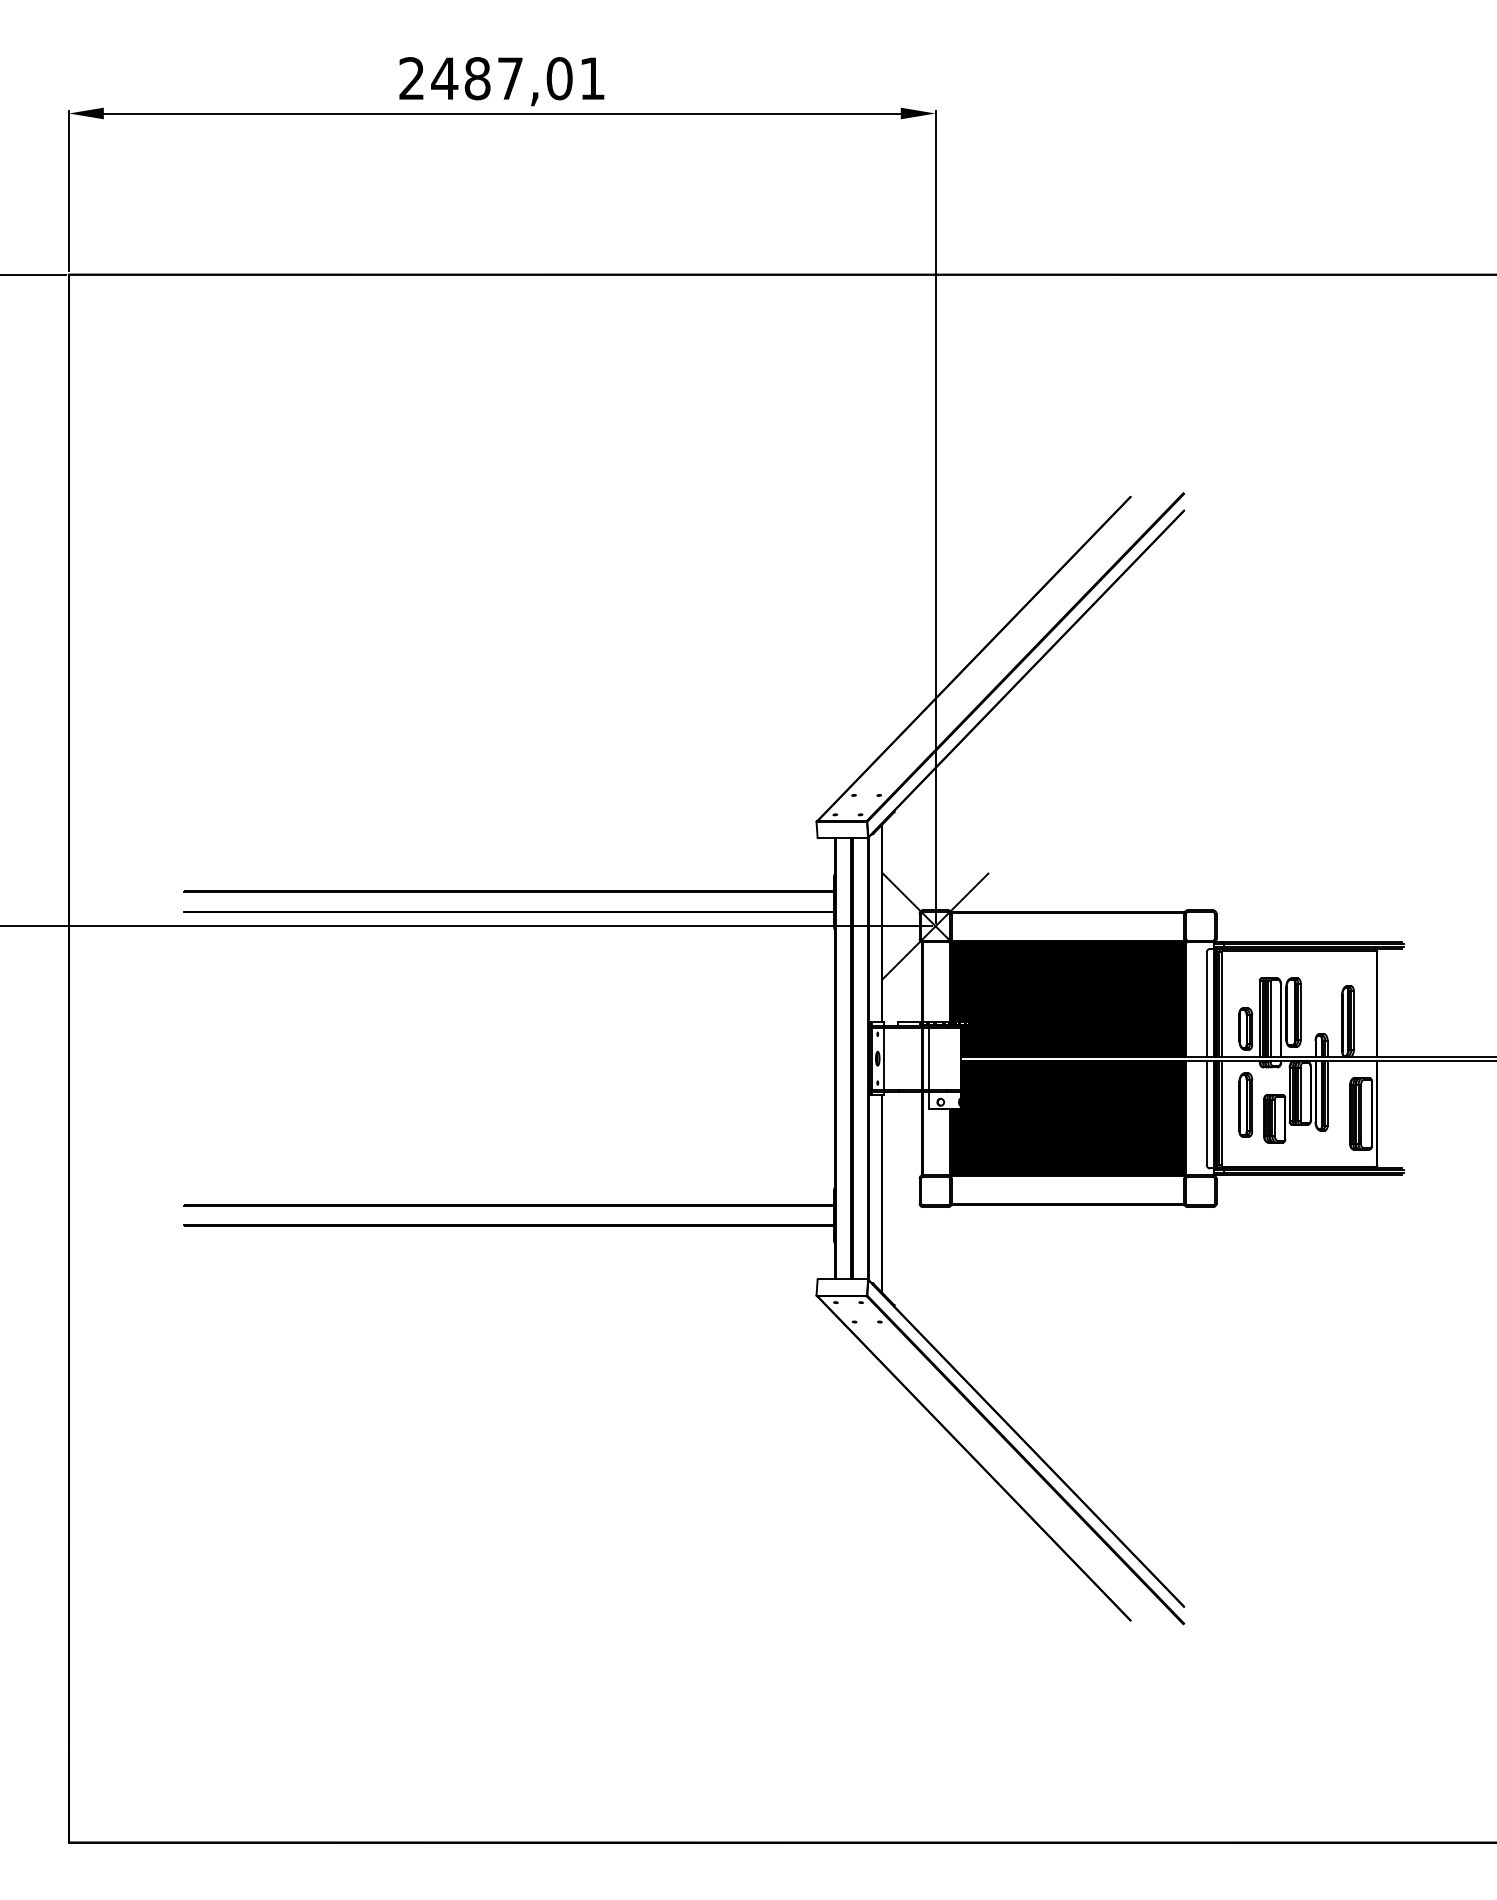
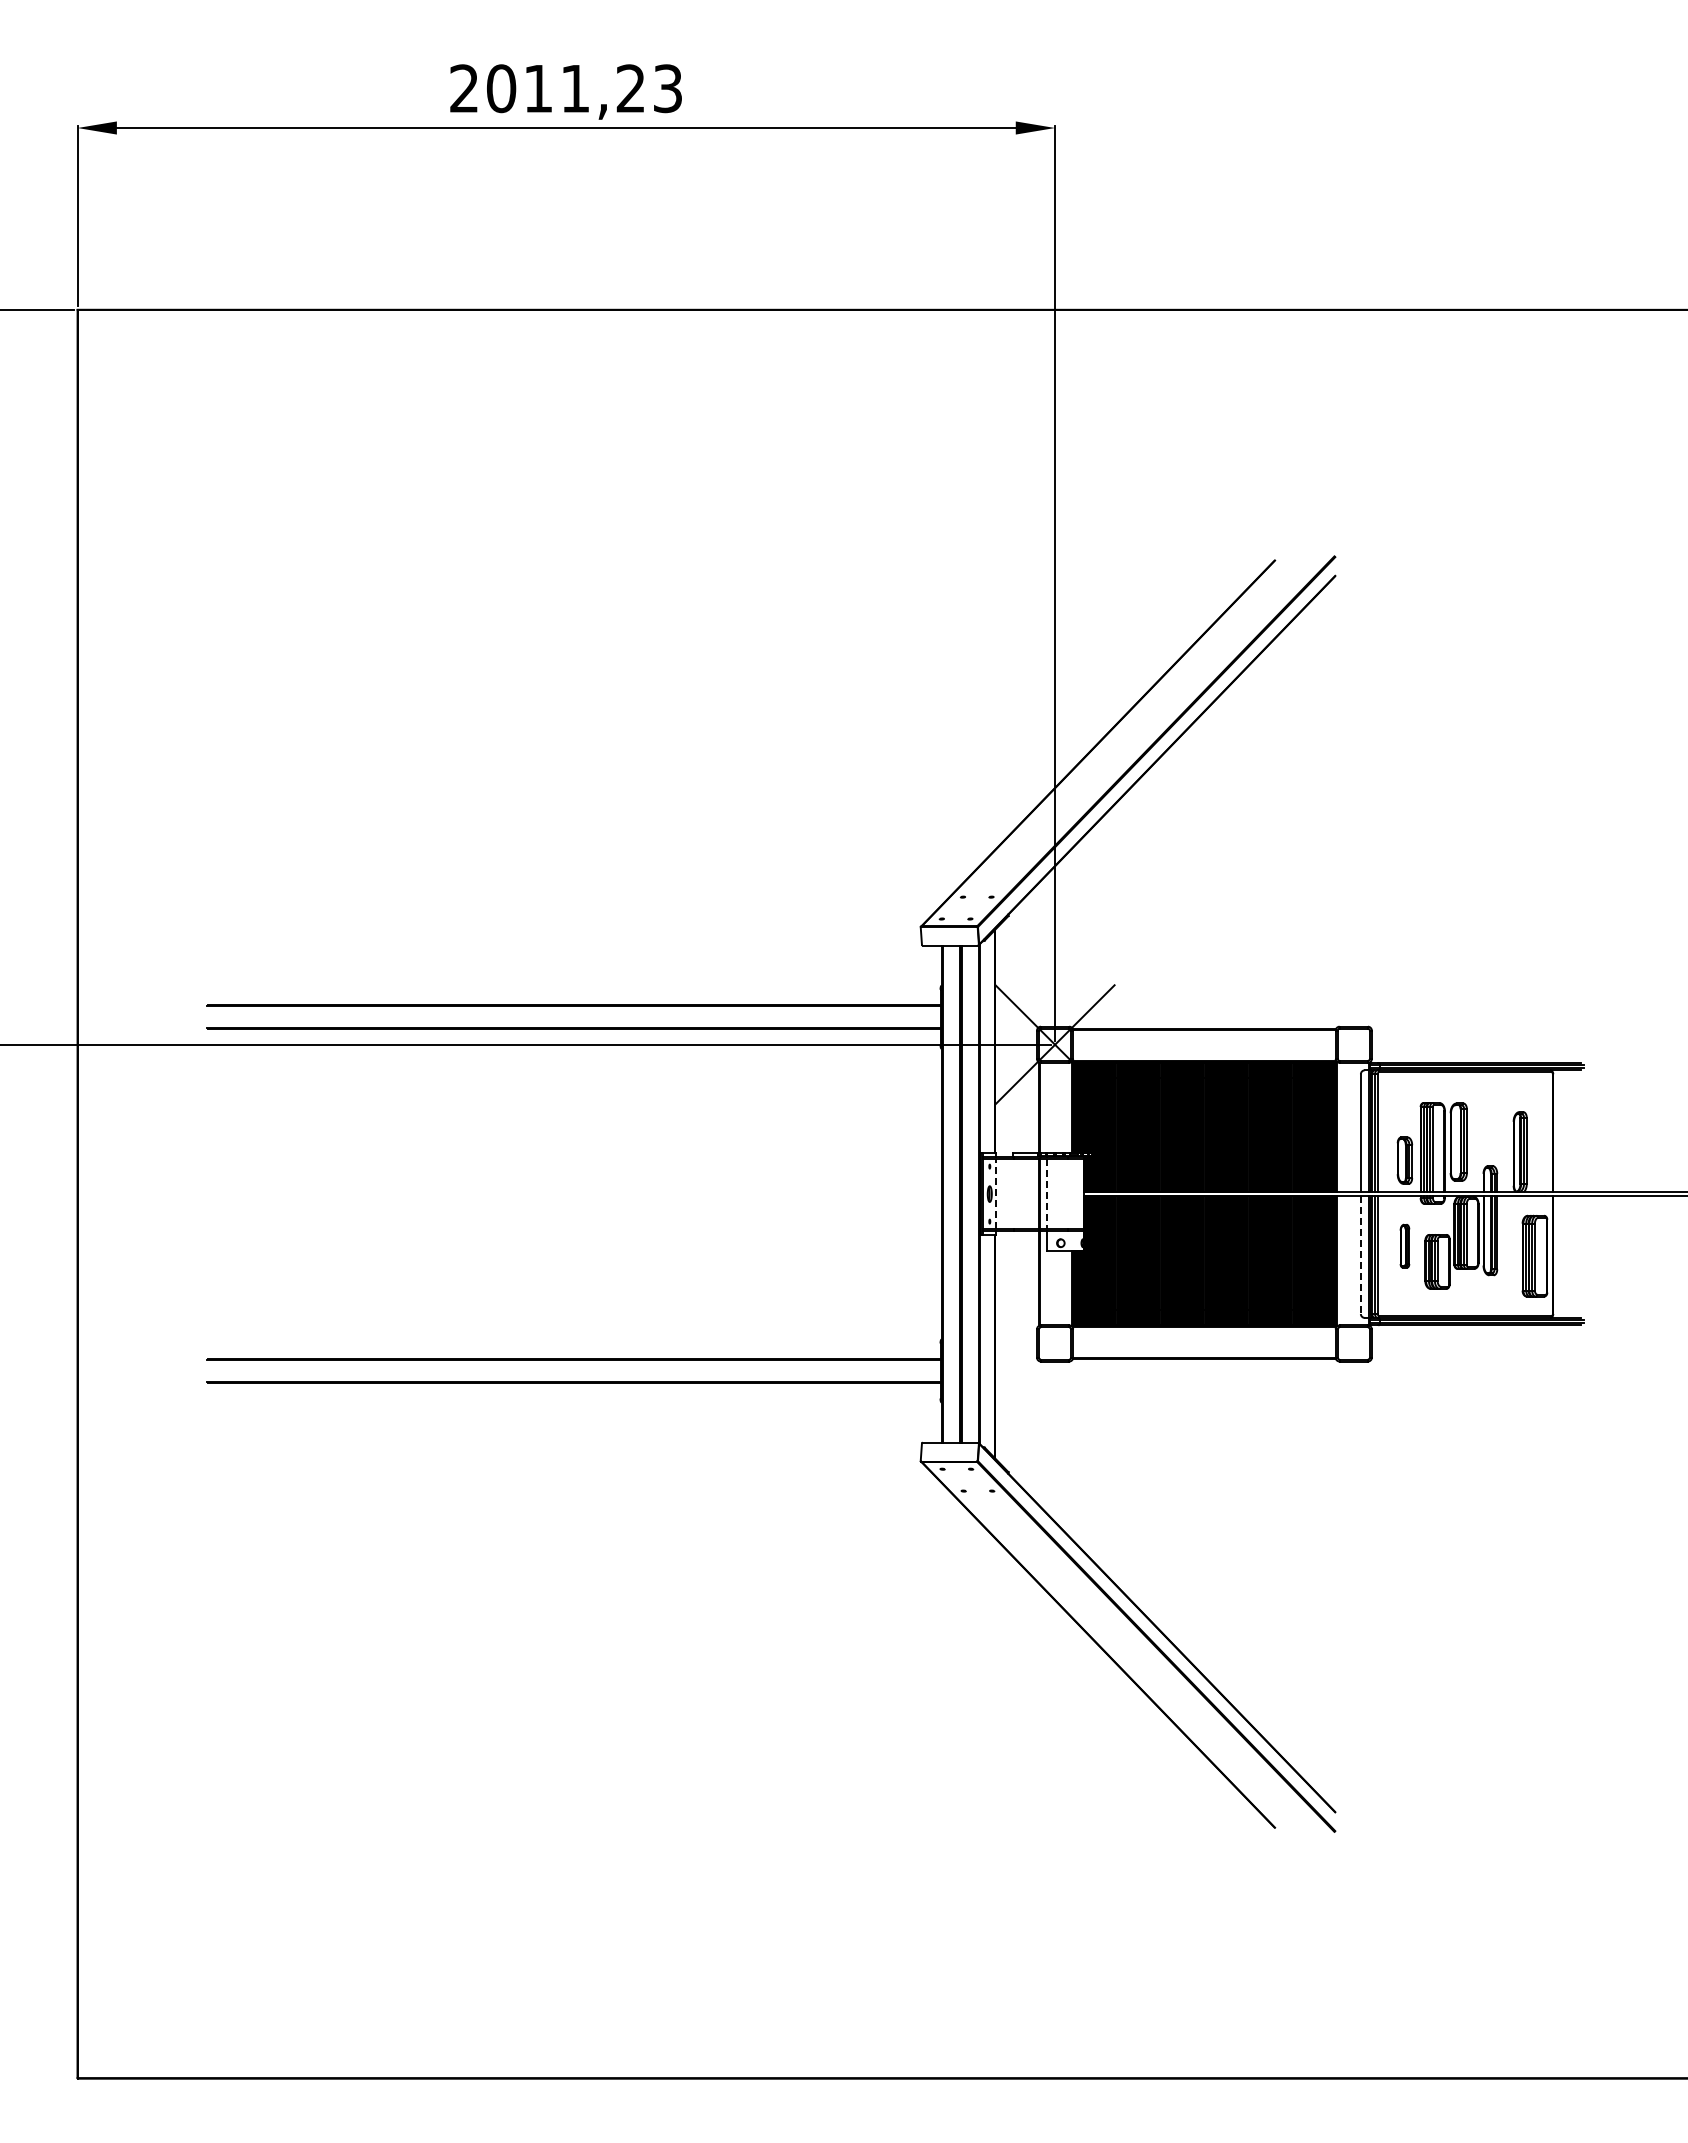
text: (517, 78) -> (583, 88), 2487,01 -> 2011,23
line: (883, 1059) -> (996, 1194), solid -> dashed
line: (928, 1059) -> (1047, 1194), solid -> dashed
part: (1245, 1104) -> (1404, 1245), size x0.6
line: (1206, 1113) -> (1360, 1255), solid -> dashed

